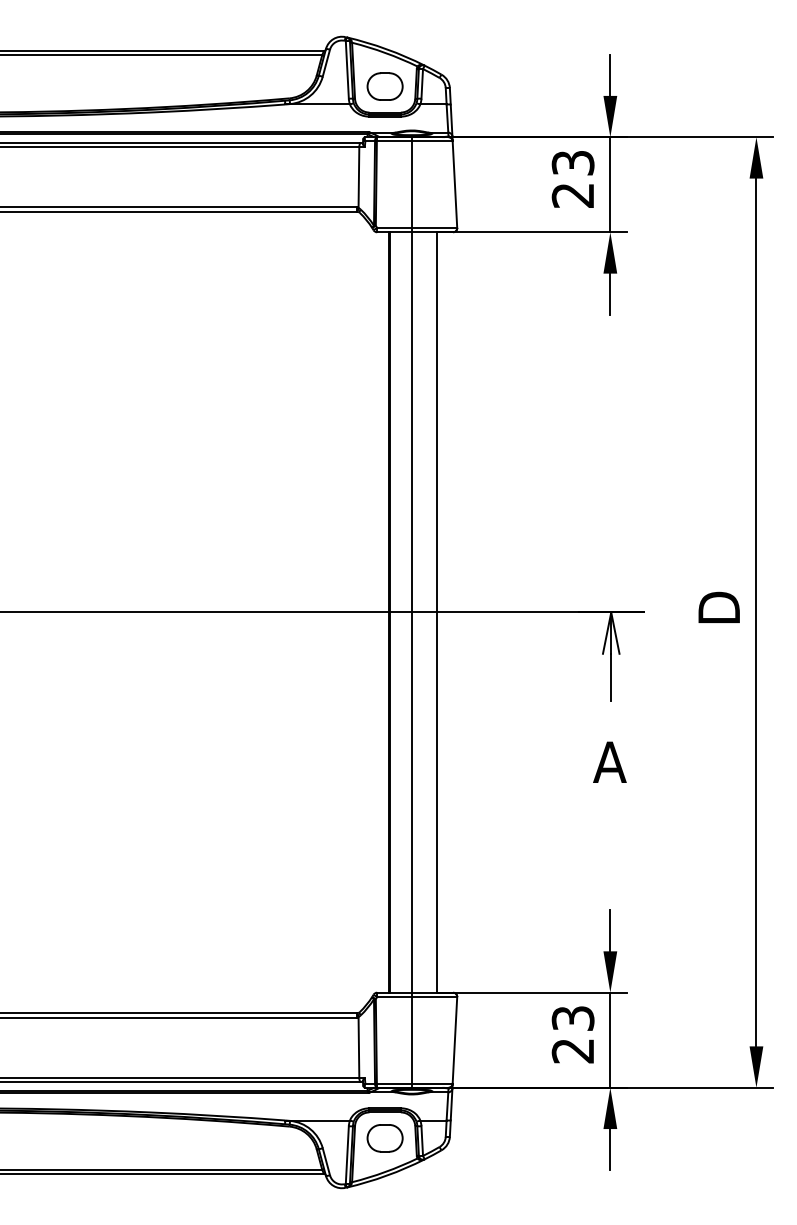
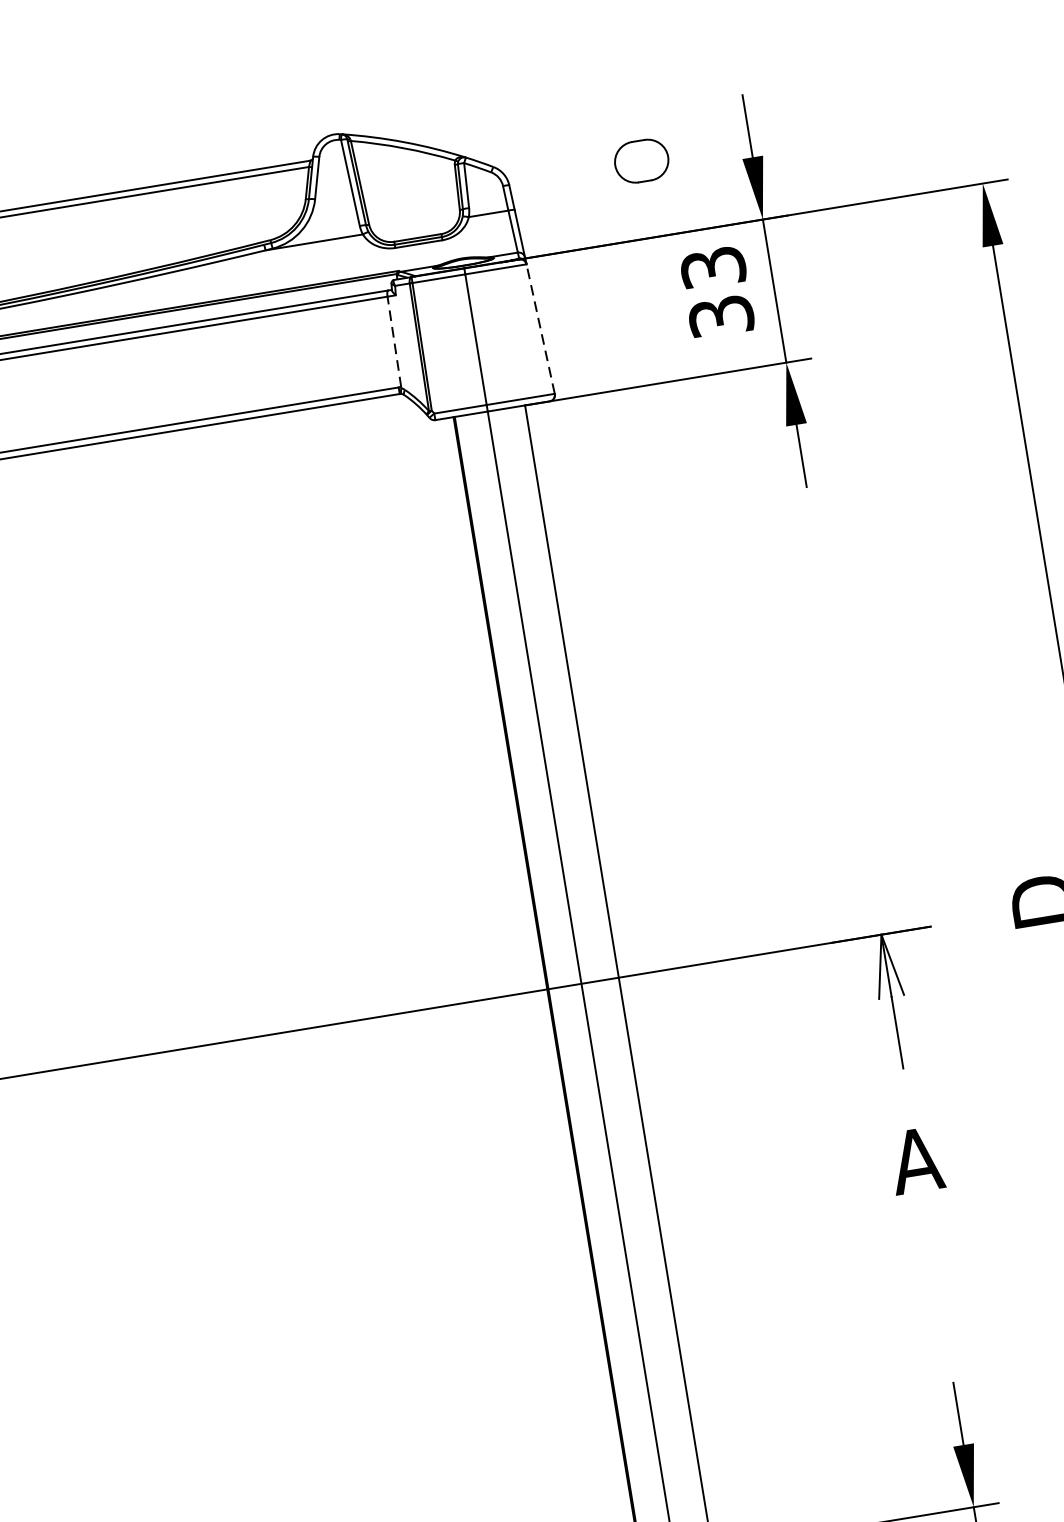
part: (384, 86) -> (640, 161), moved
line: (358, 176) -> (393, 340), solid -> dashed
line: (454, 184) -> (539, 329), solid -> dashed
text: (573, 195) -> (721, 316), 23 -> 33

